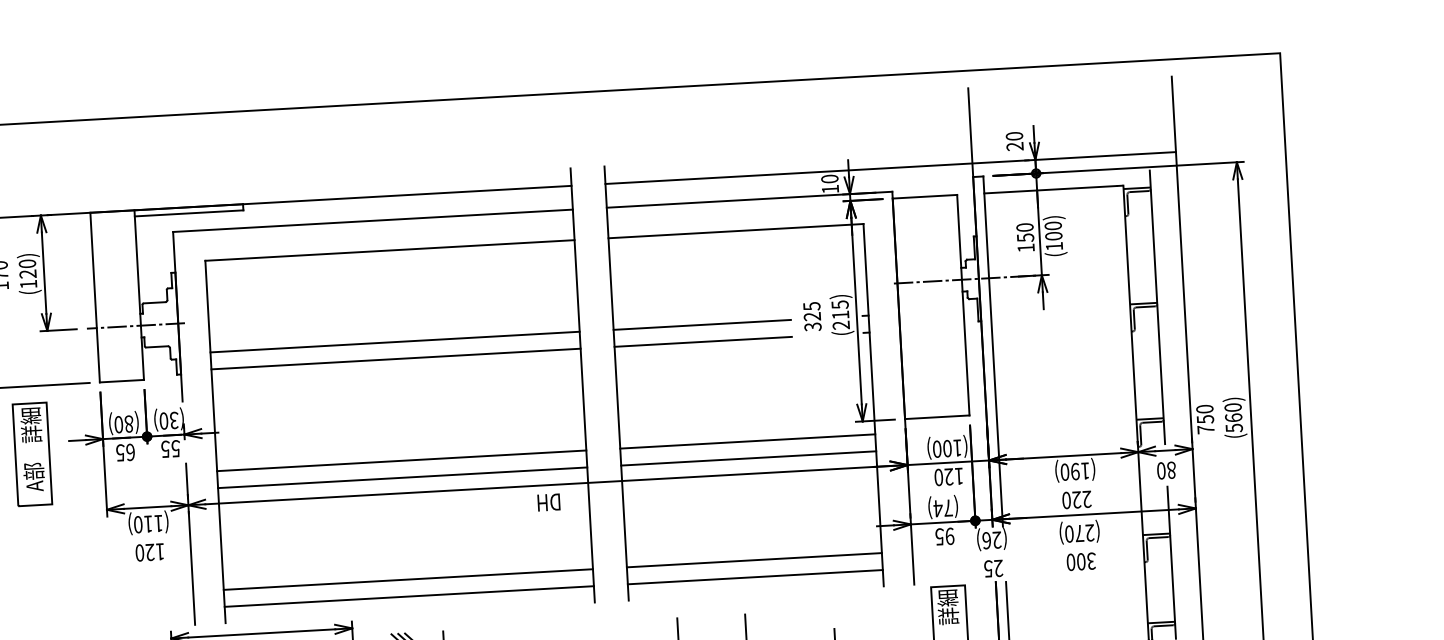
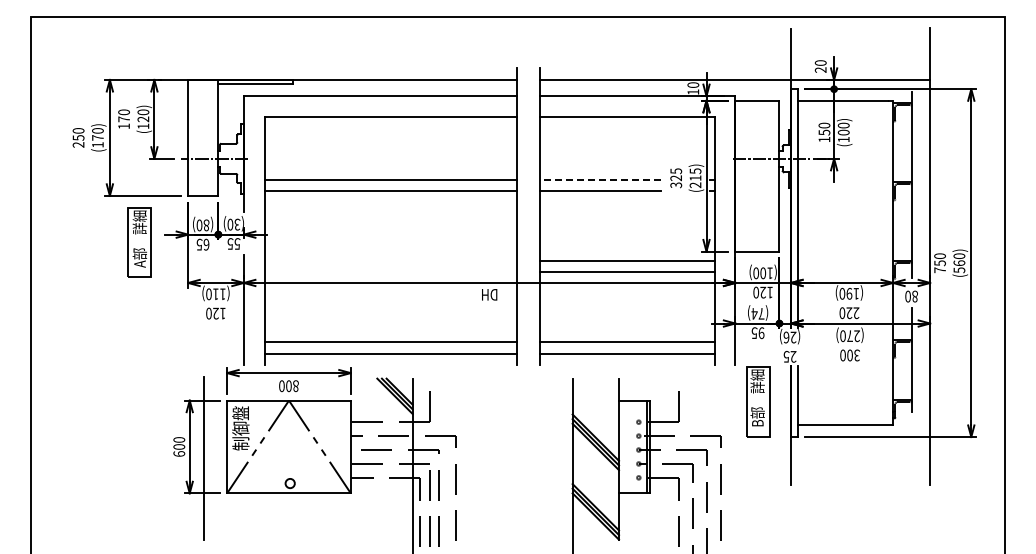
line: (701, 324) -> (600, 179), solid -> dashed
line: (401, 460) -> (390, 260), removed
line: (402, 477) -> (390, 272), removed

